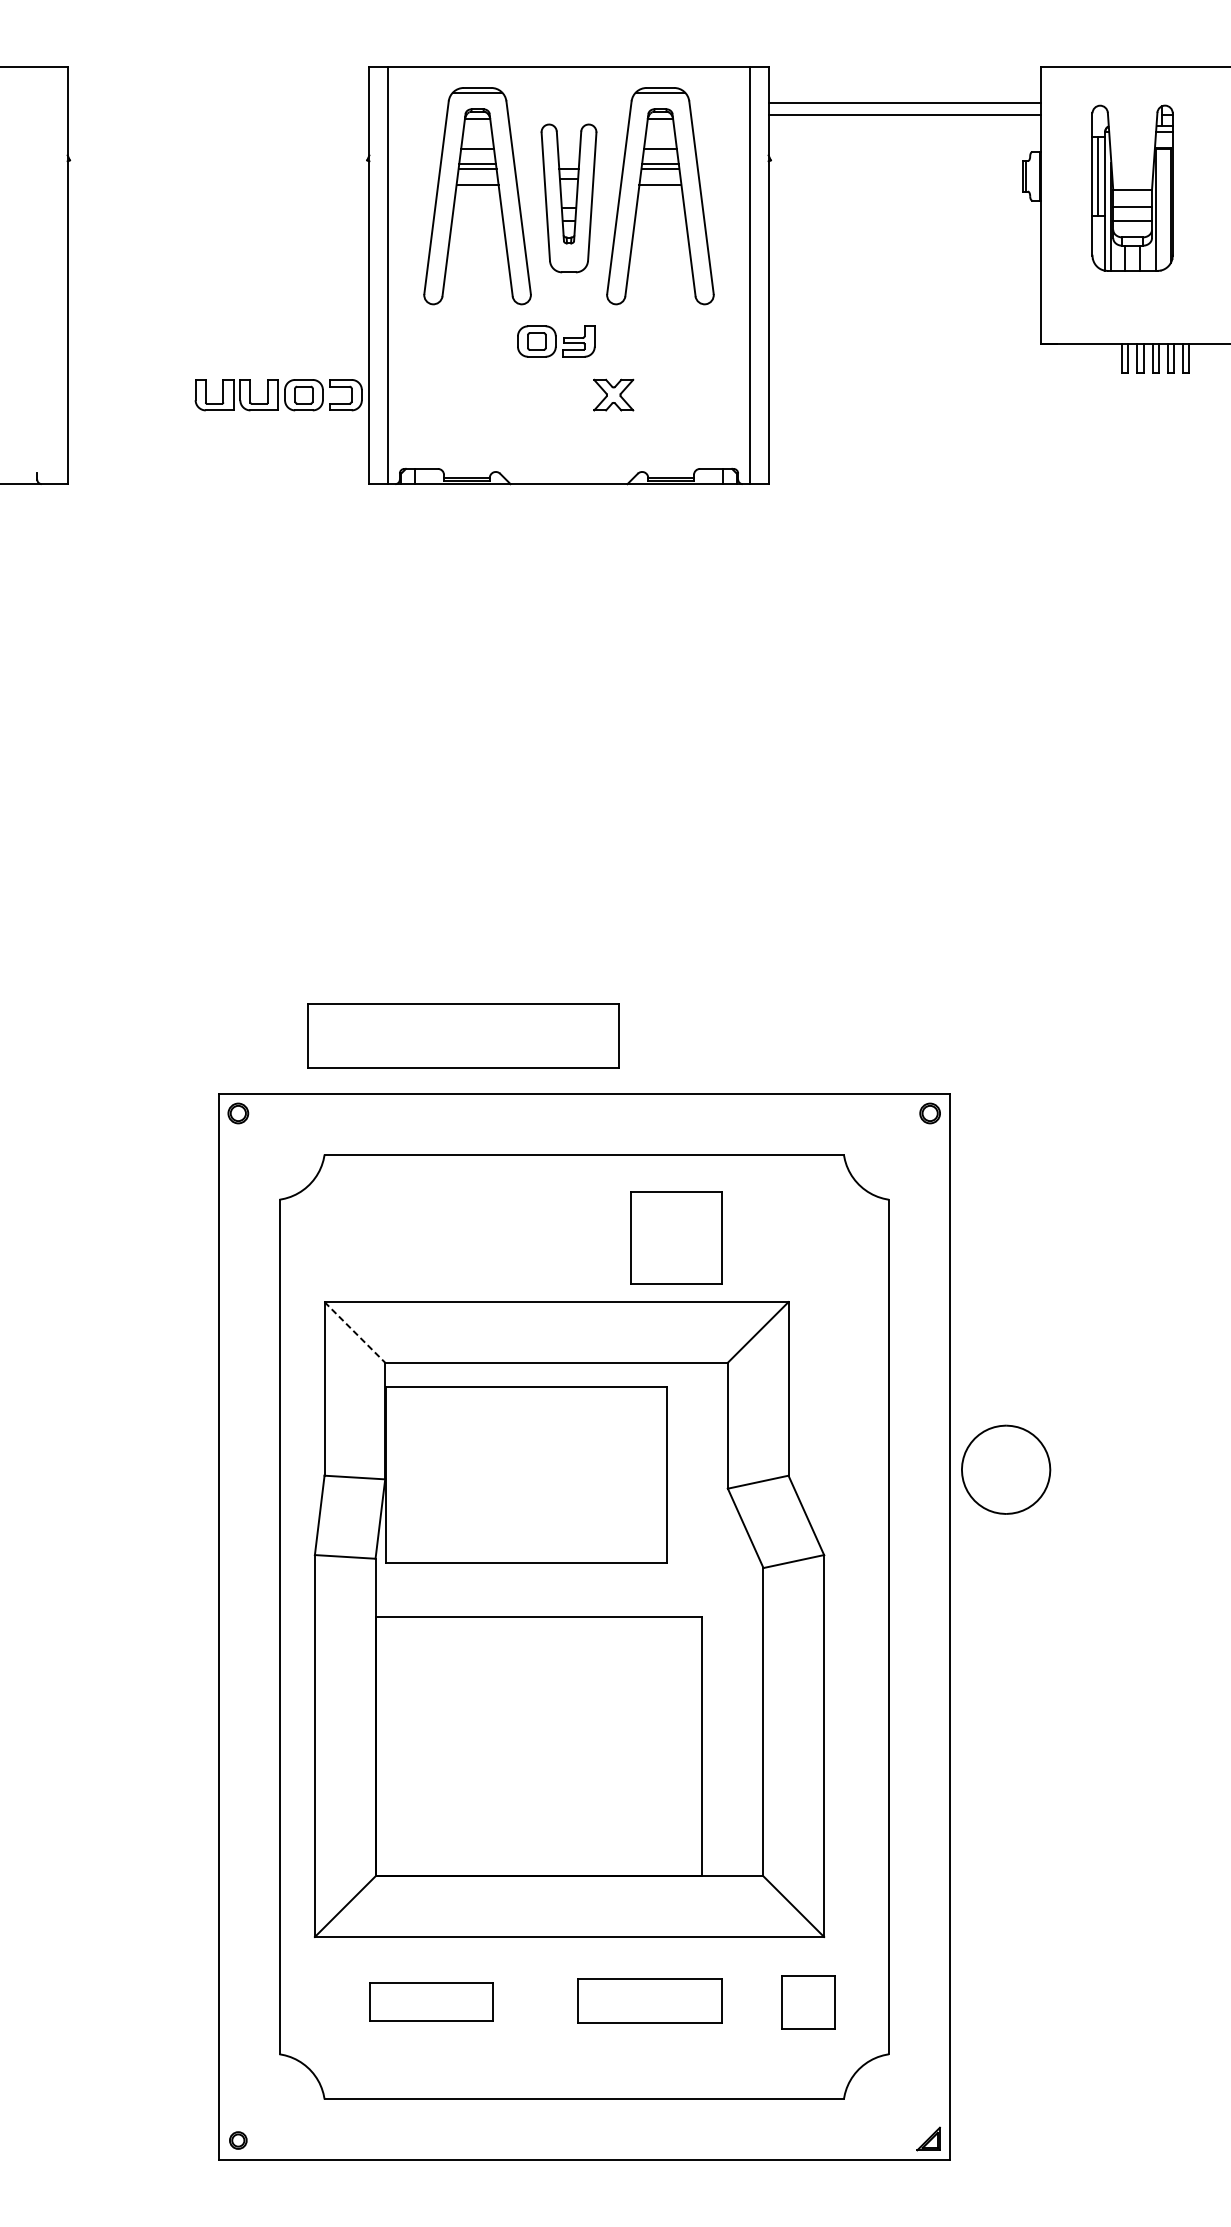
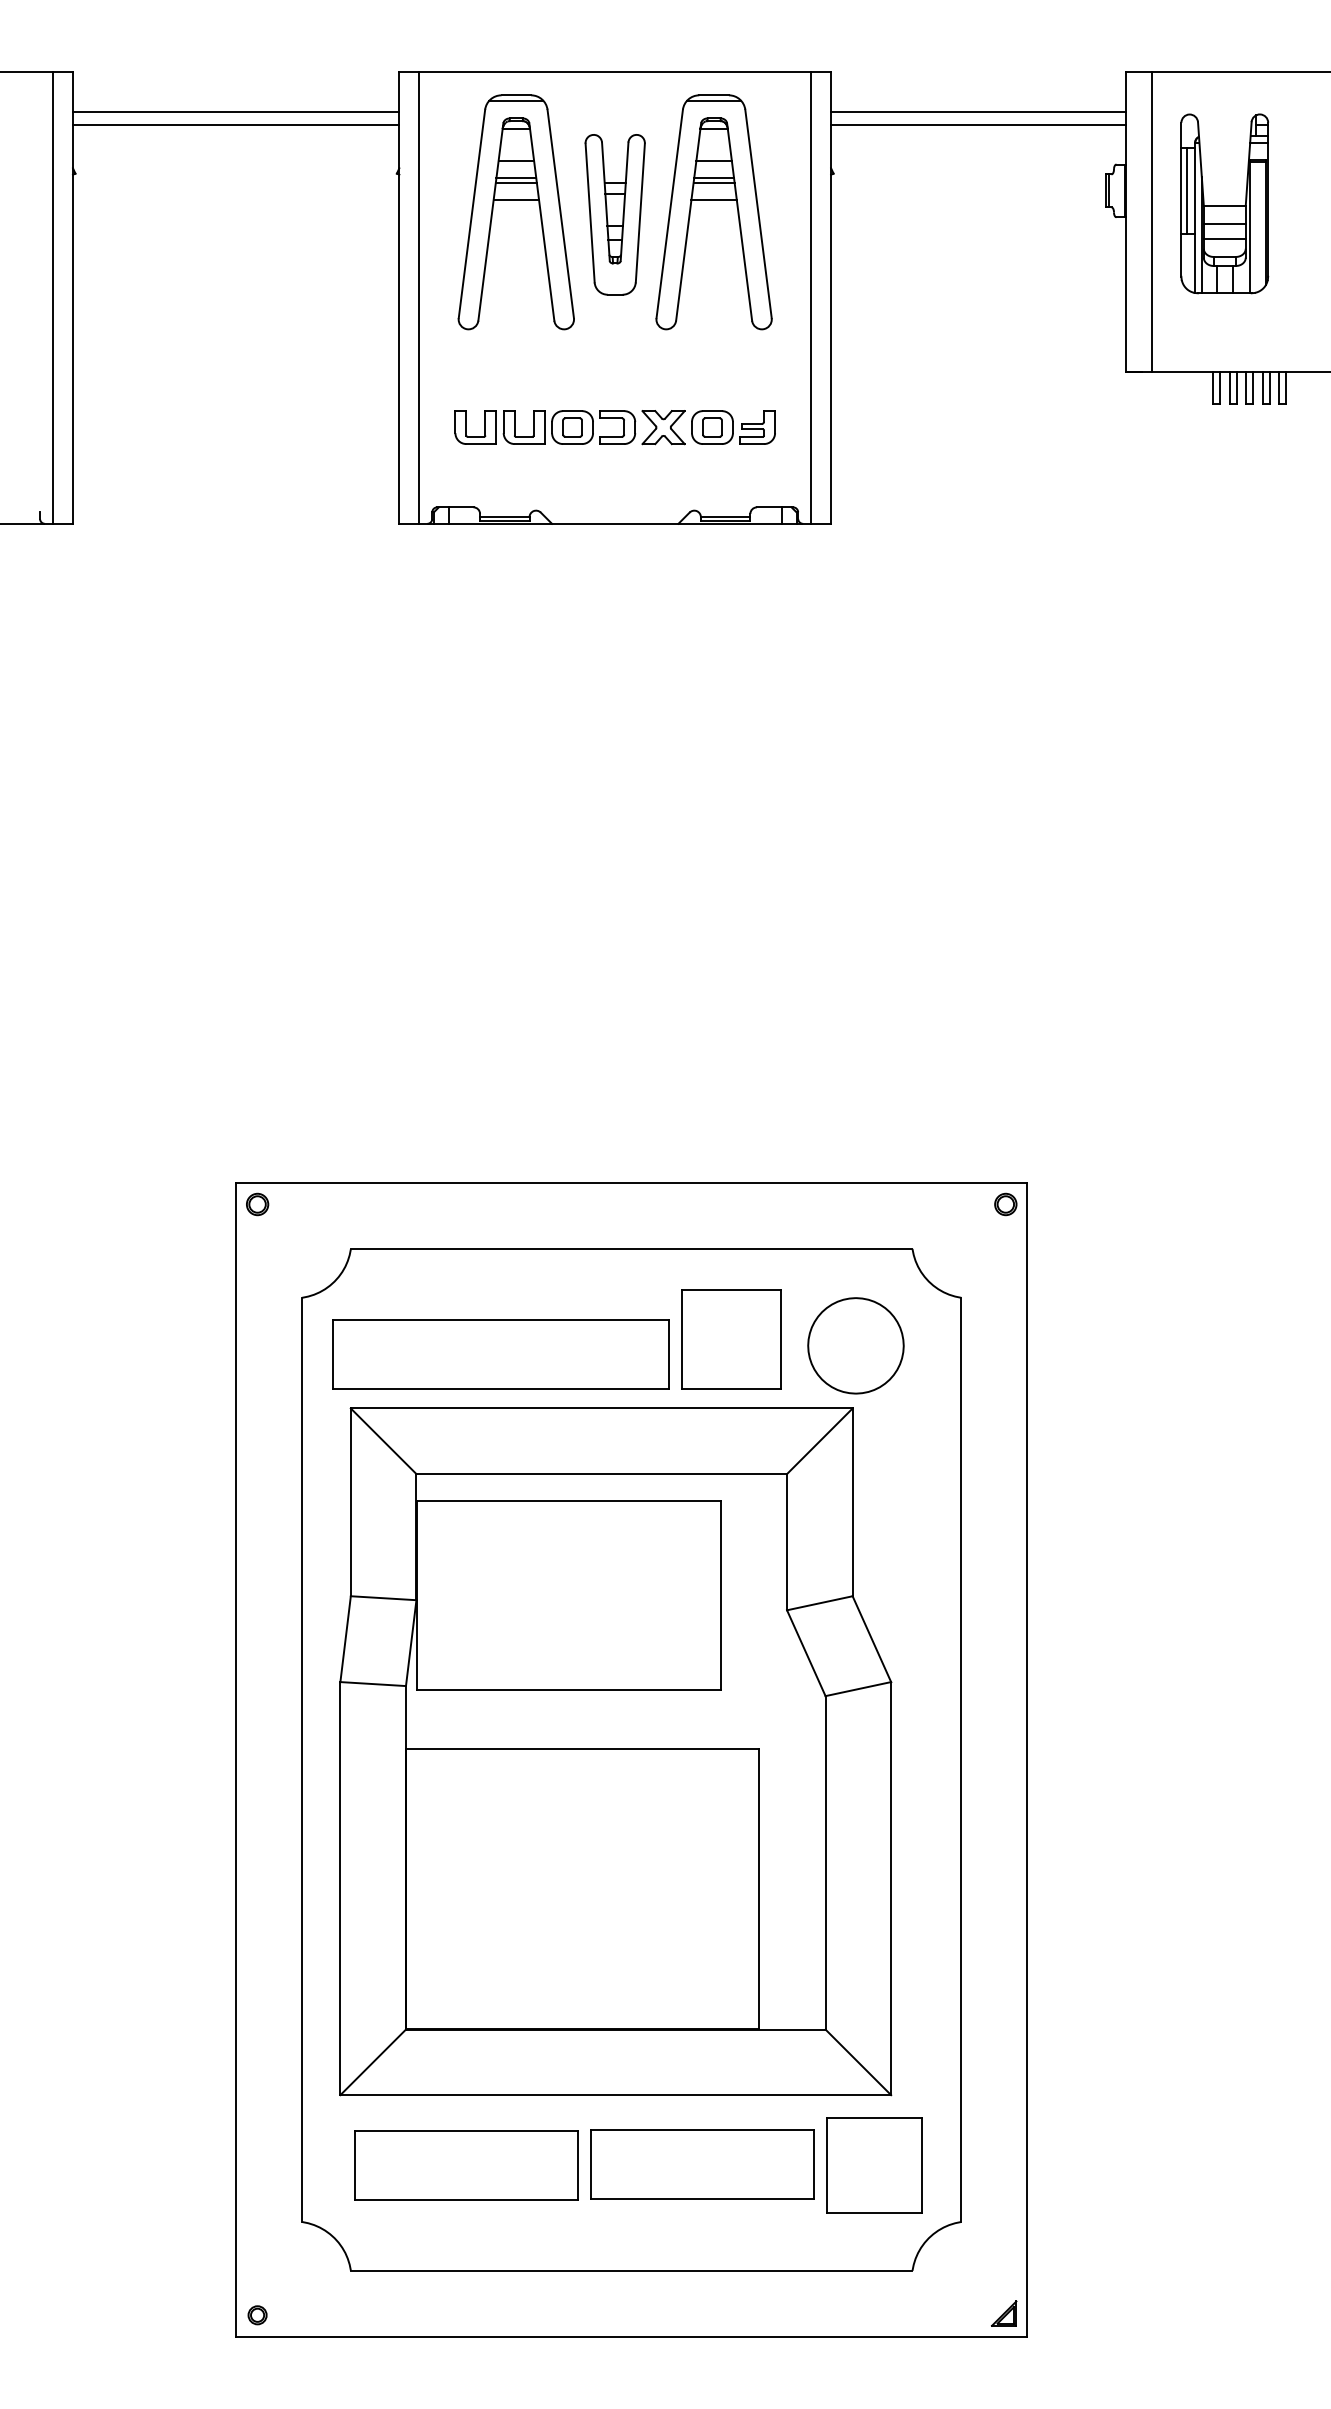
line: (218, 102) -> (236, 111), added
line: (218, 115) -> (236, 125), added
line: (1065, 205) -> (1152, 222), added
line: (49, 274) -> (53, 297), added
part: (556, 341) -> (733, 427), moved
part: (278, 395) -> (545, 427), moved
part: (462, 1035) -> (500, 1354), moved
line: (354, 1332) -> (383, 1441), dashed -> solid
part: (1005, 1469) -> (855, 1345), moved
part: (649, 2001) -> (702, 2164), size x1.43
part: (431, 2002) -> (466, 2165), size x1.67
part: (808, 2002) -> (874, 2165), size x1.67

